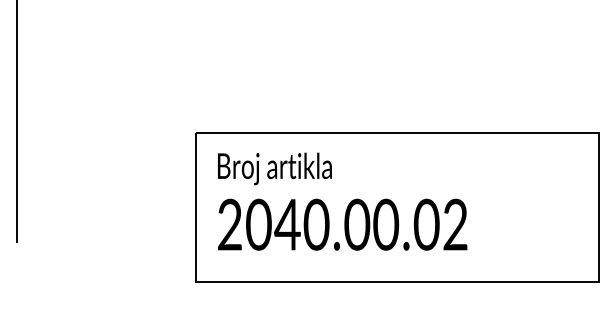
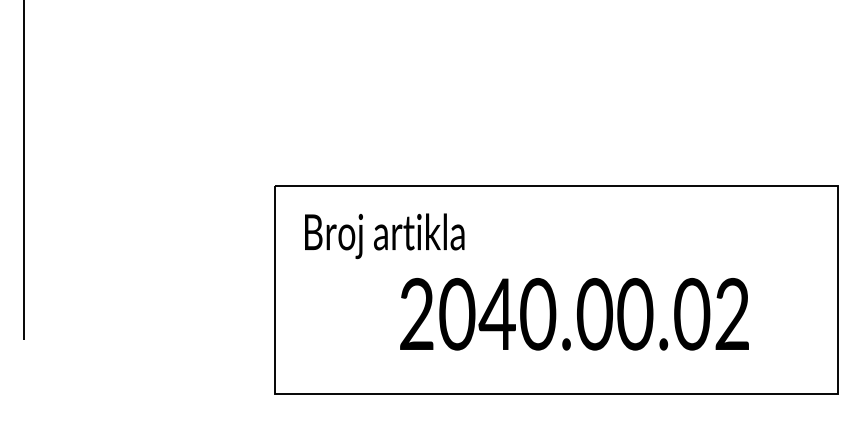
text: (342, 224) -> (574, 314), moved

